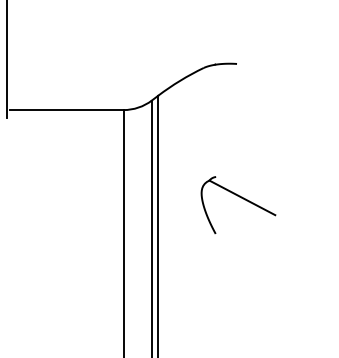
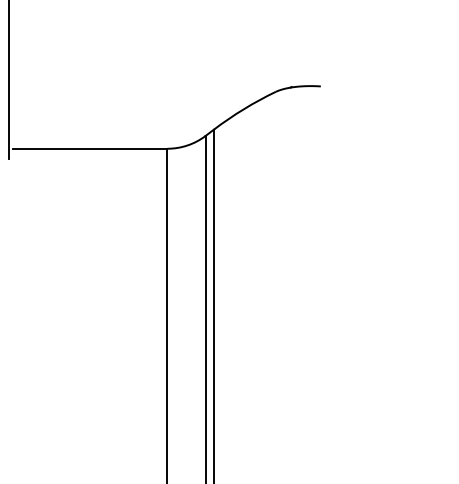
part: (241, 198) -> (327, 268), removed

